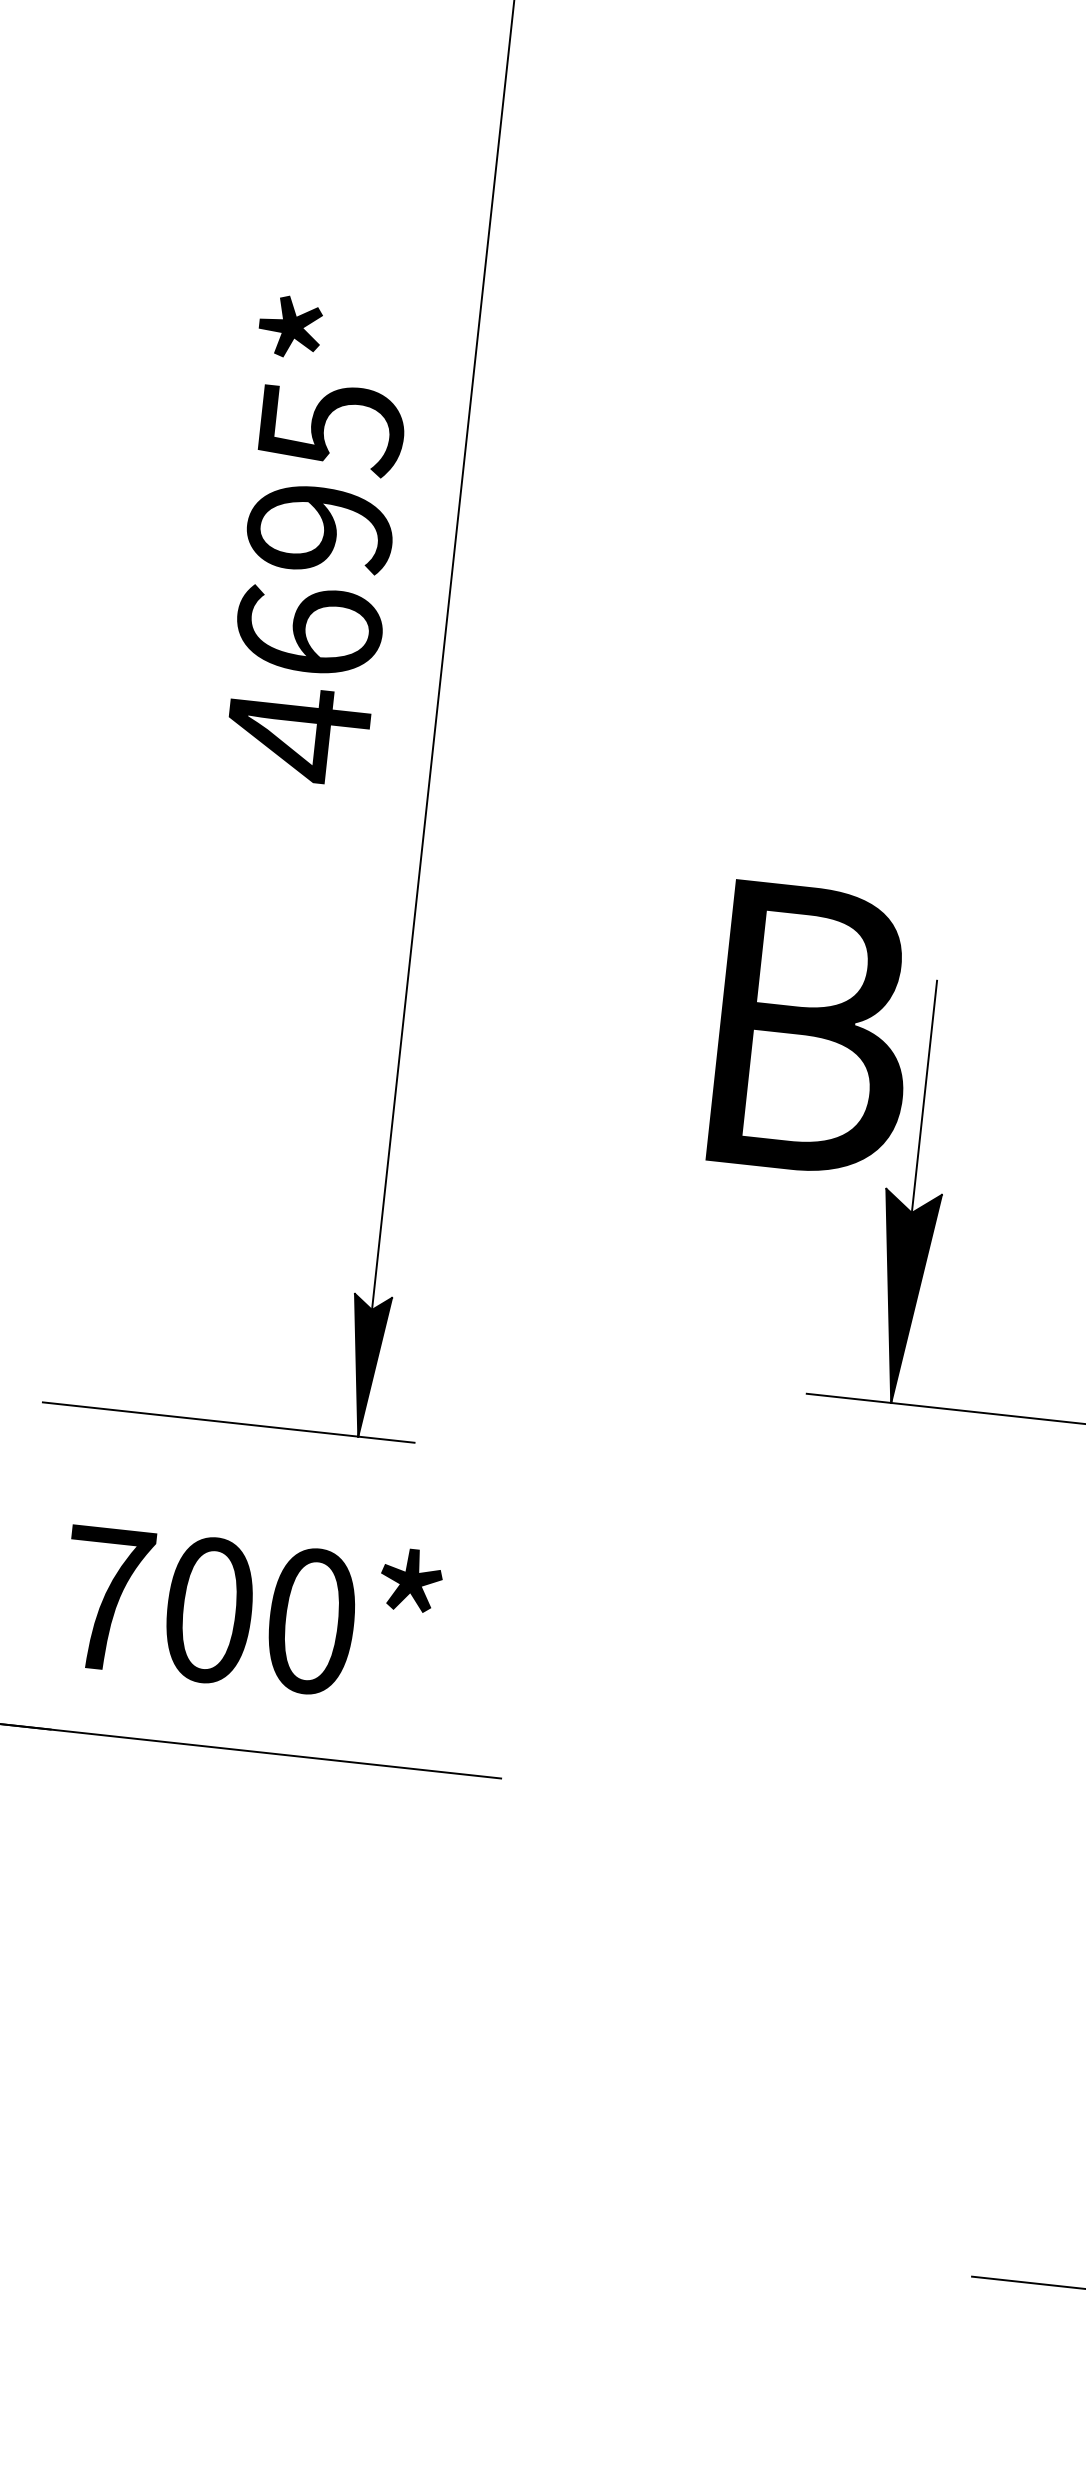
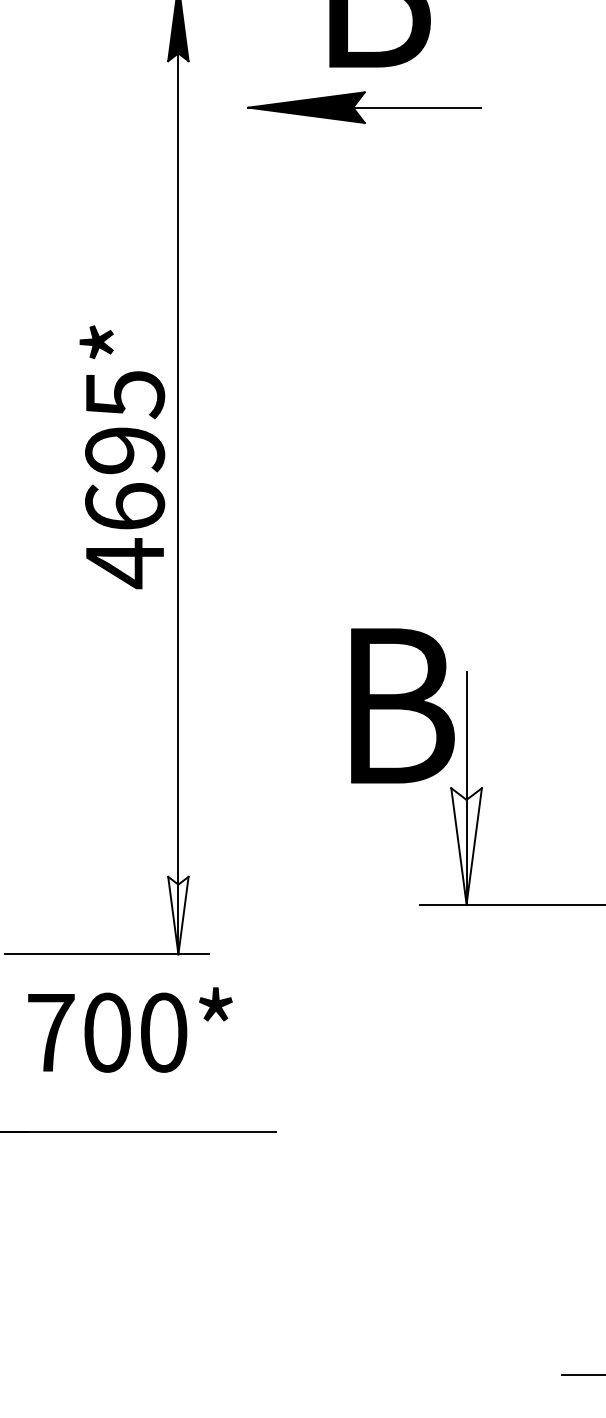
text: (314, 541) -> (122, 457), moved
fill: (902, 1297) -> (466, 846), removed
fill: (366, 1366) -> (178, 915), removed
text: (251, 1608) -> (130, 1029), moved

